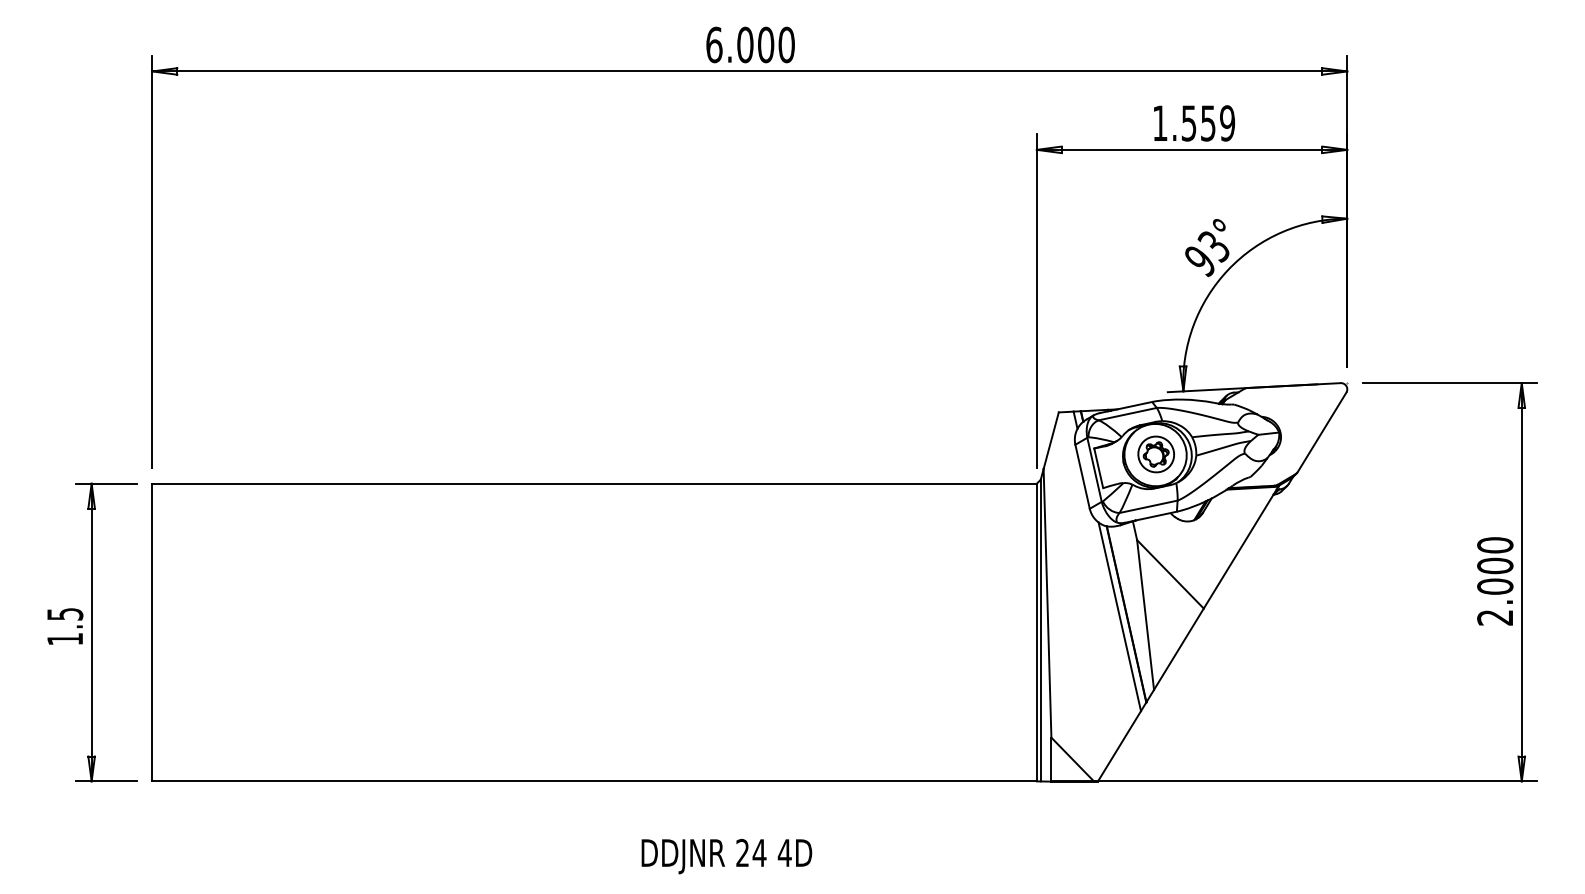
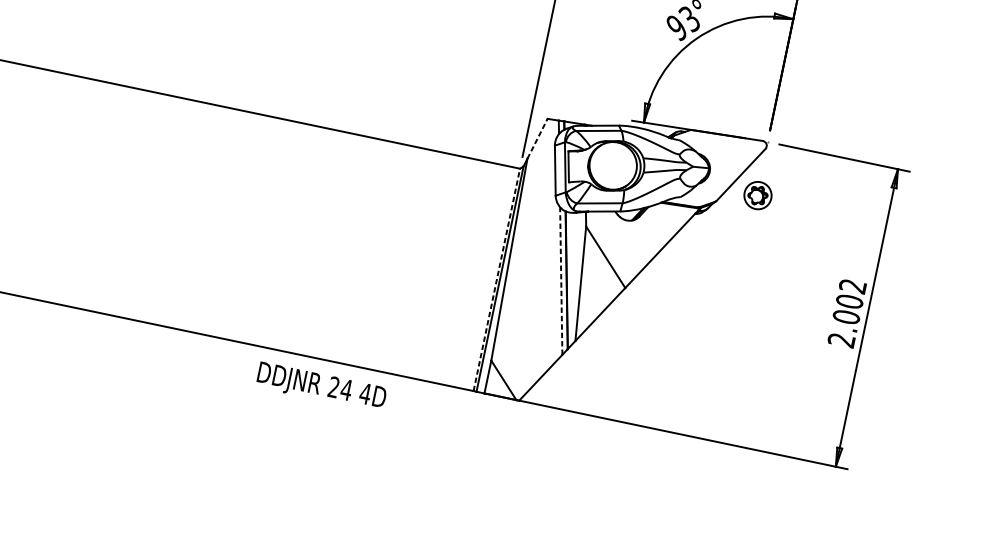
line: (1051, 440) -> (537, 138), solid -> dashed
part: (1155, 454) -> (757, 195), moved
text: (1495, 545) -> (853, 286), 2.000 -> 2.002
line: (1119, 616) -> (561, 280), solid -> dashed
line: (1036, 632) -> (496, 279), solid -> dashed
text: (726, 856) -> (321, 387), moved

